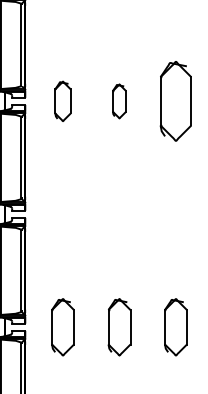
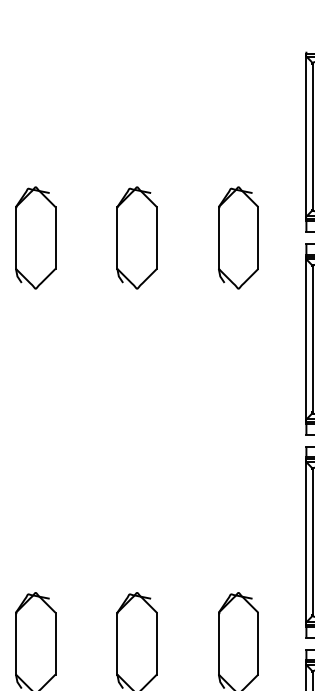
part: (62, 101) -> (34, 238), size x1.43
part: (119, 101) -> (137, 238), size x1.67
part: (175, 101) -> (237, 238), size x0.71

